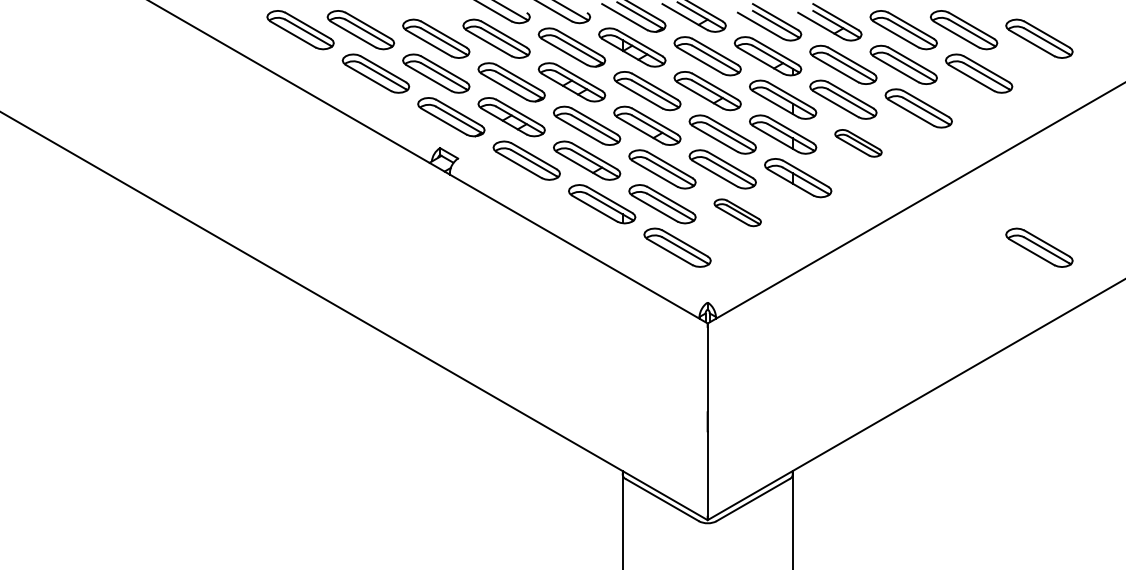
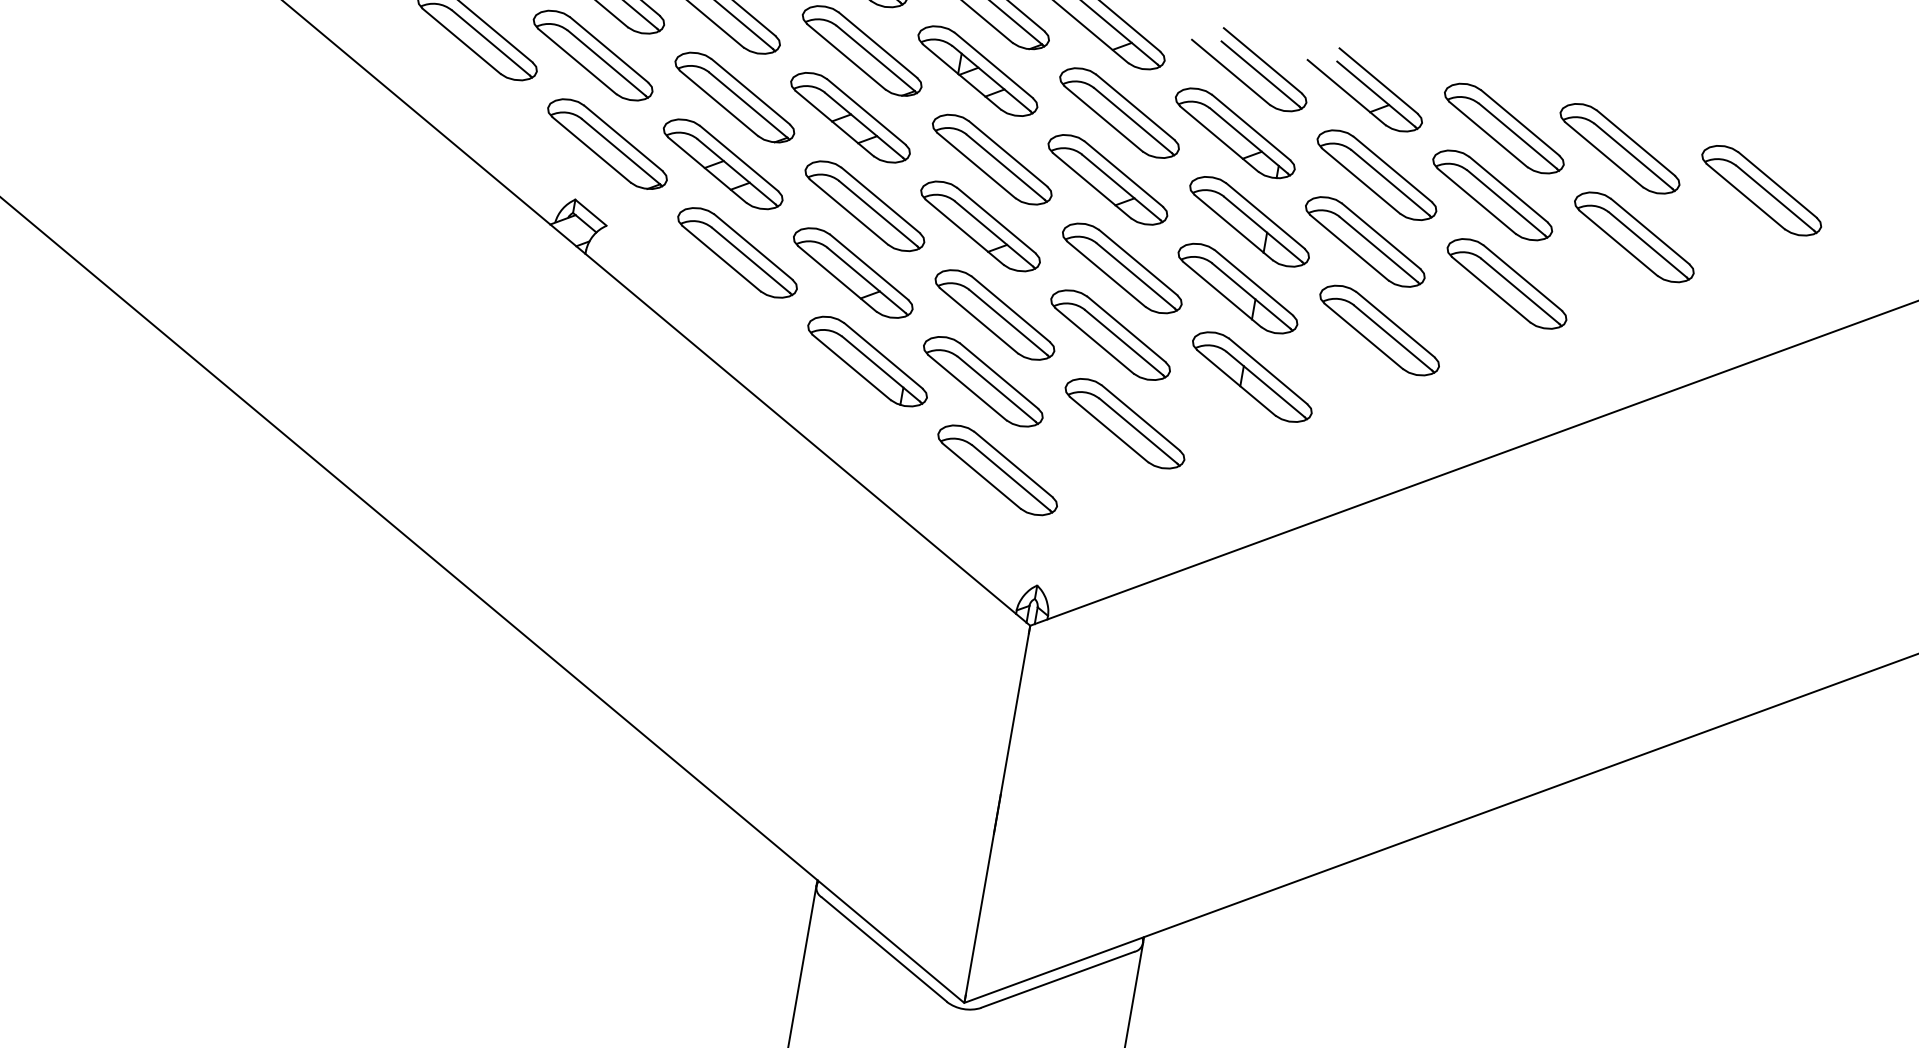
part: (858, 143) -> (1379, 330), size x1.43
part: (737, 212) -> (1124, 422), size x1.43
part: (1039, 247) -> (1691, 591), removed

